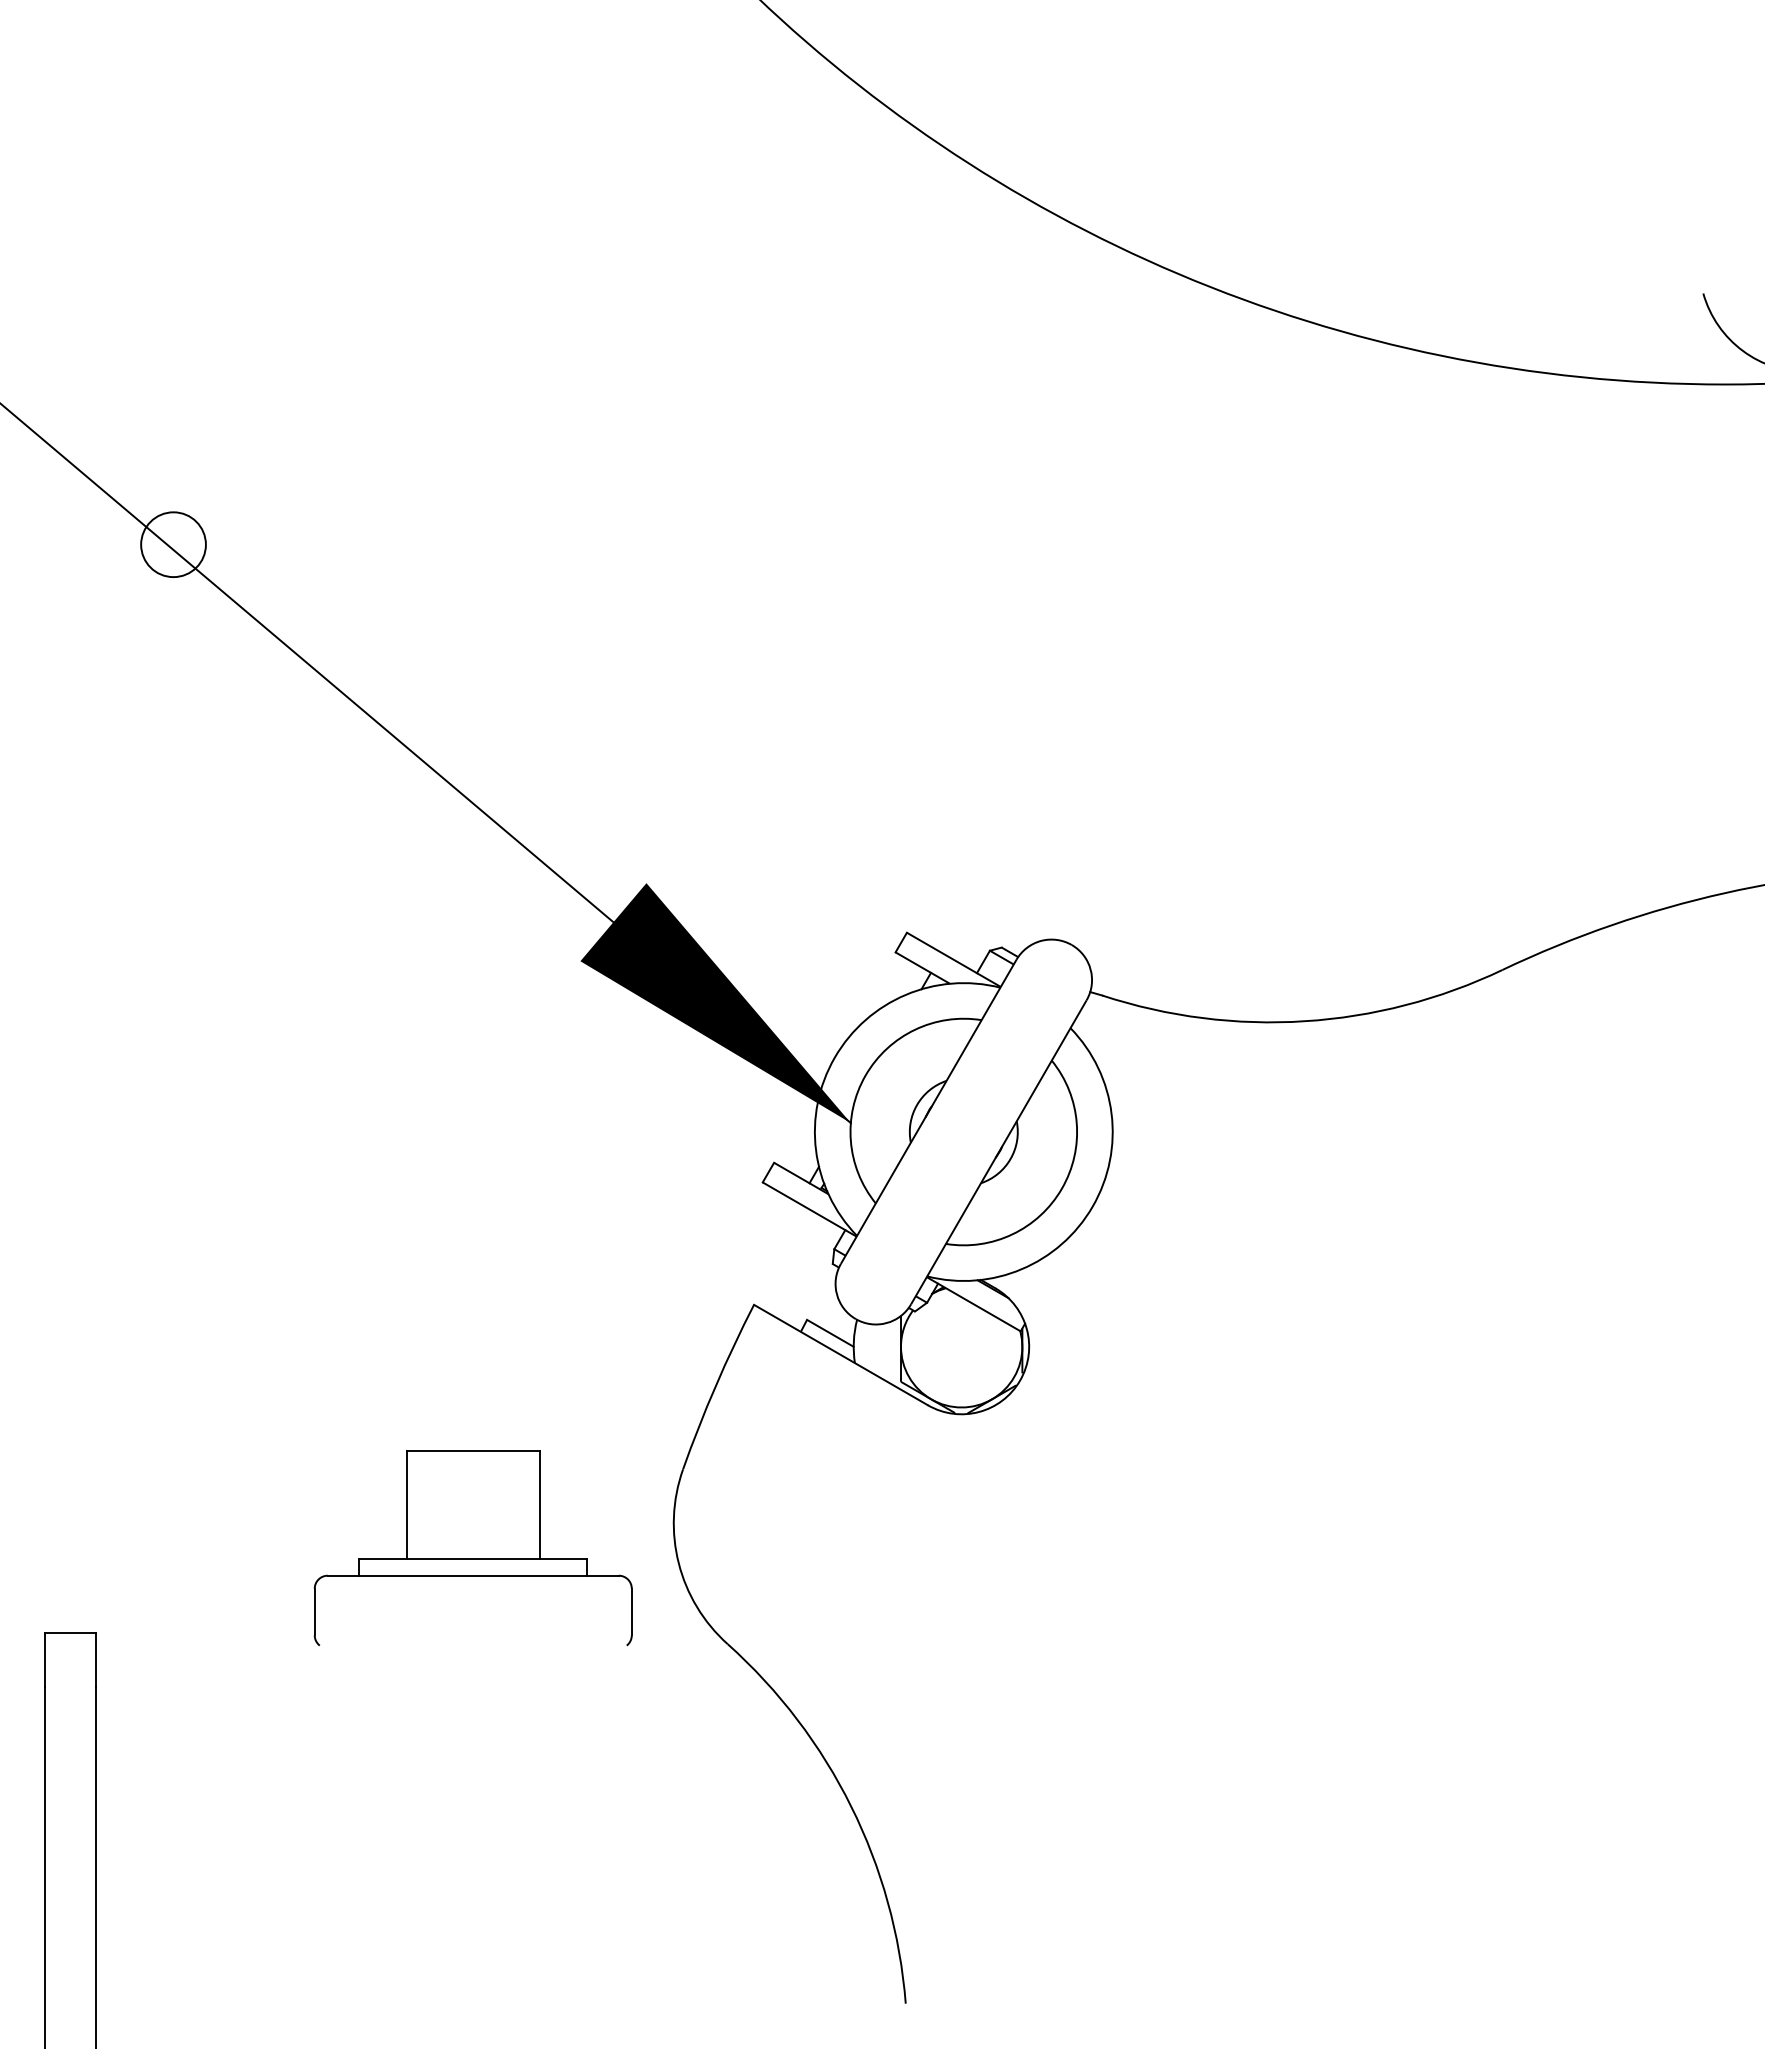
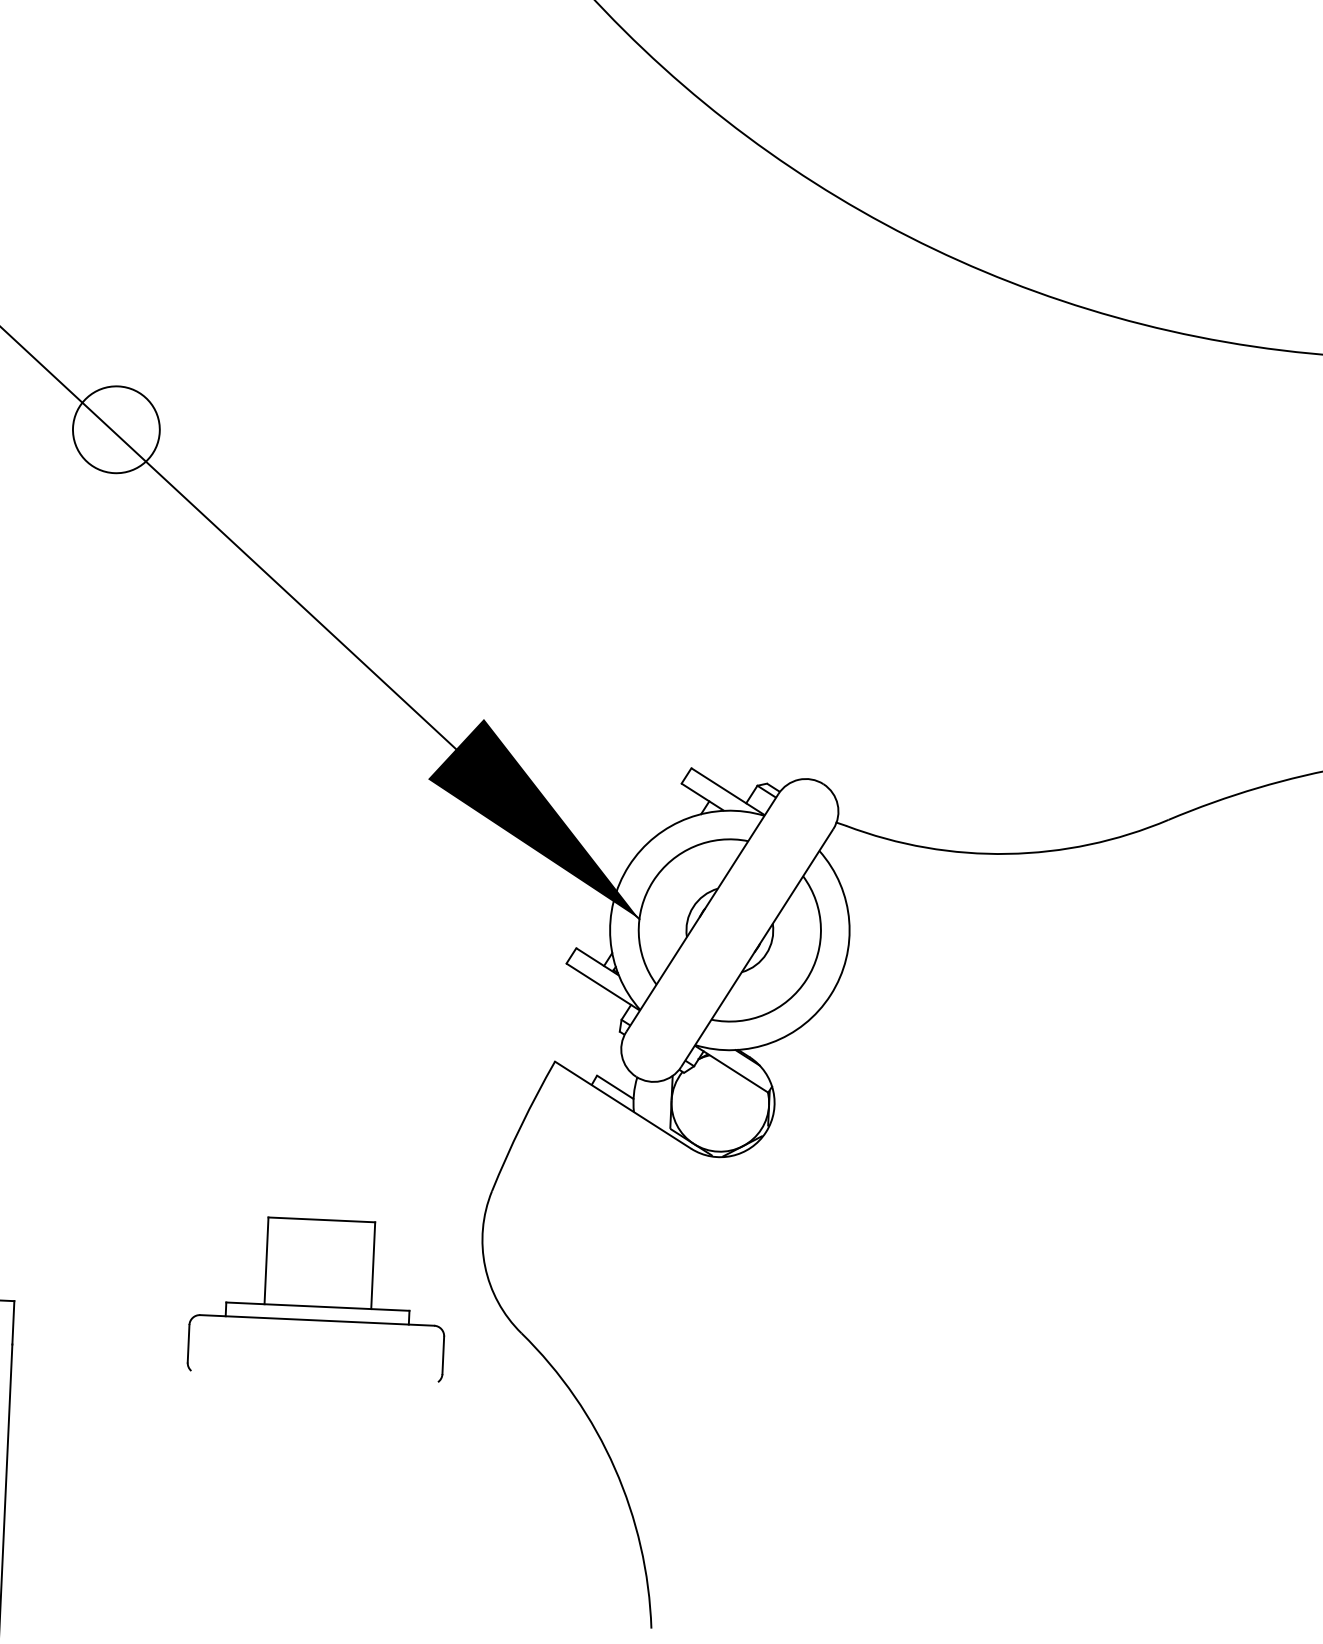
circle: (173, 544) -> (116, 429), size x1.67
part: (472, 1548) -> (317, 1298), moved

